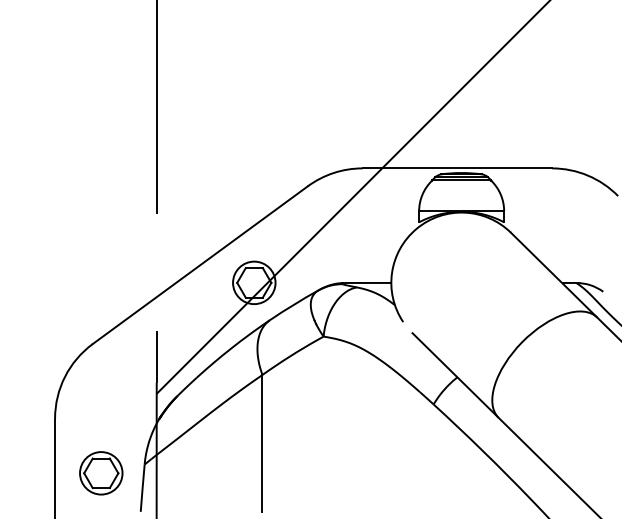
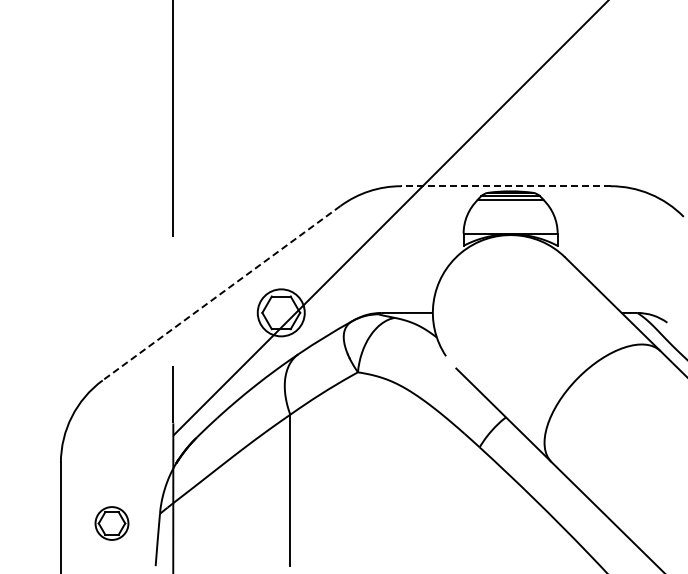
line: (456, 168) -> (505, 186), solid -> dashed
line: (200, 265) -> (221, 293), solid -> dashed
part: (100, 473) -> (111, 523), size x0.7

